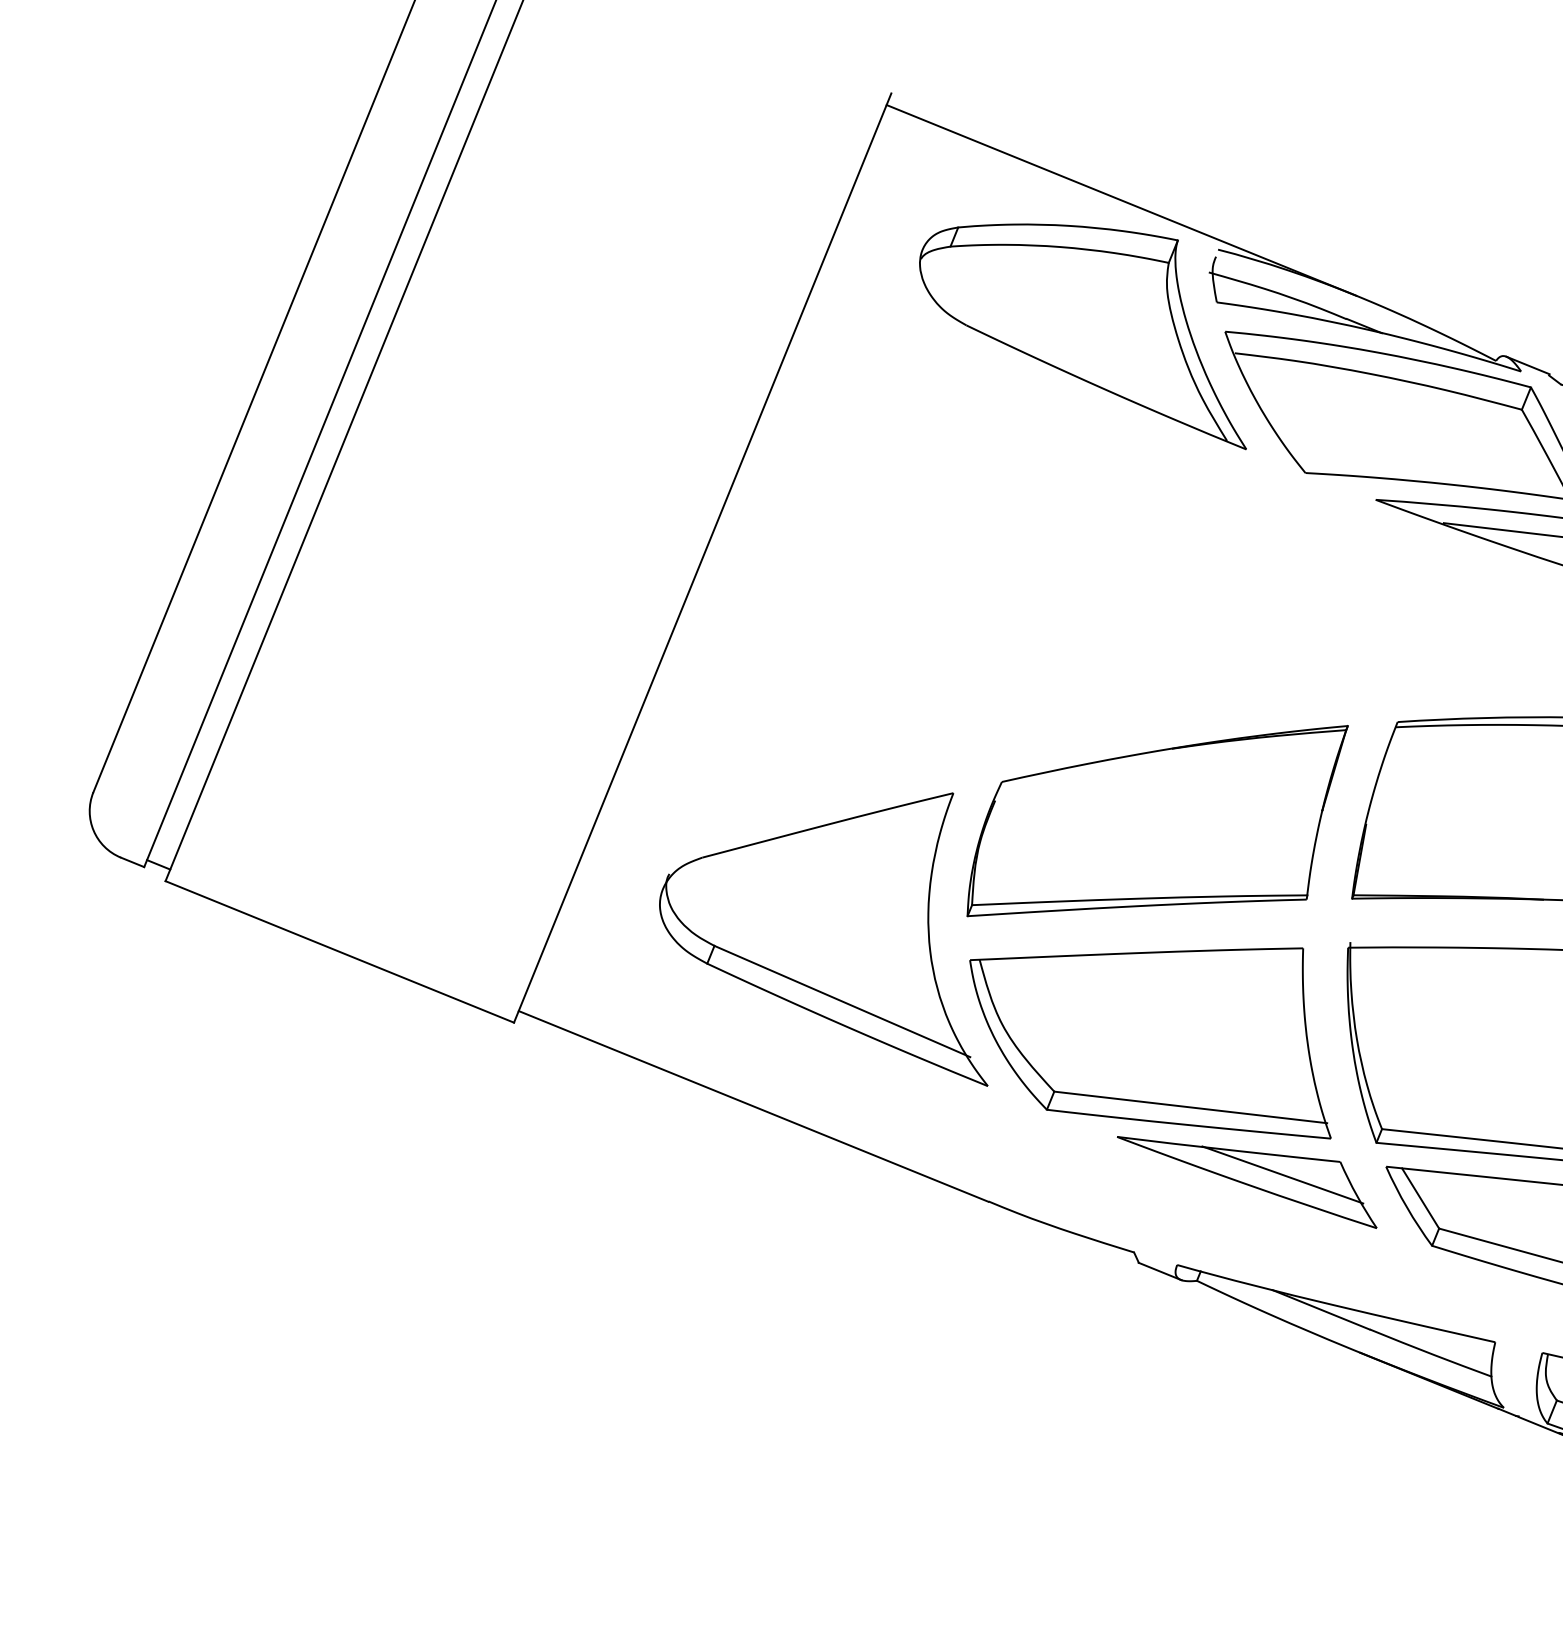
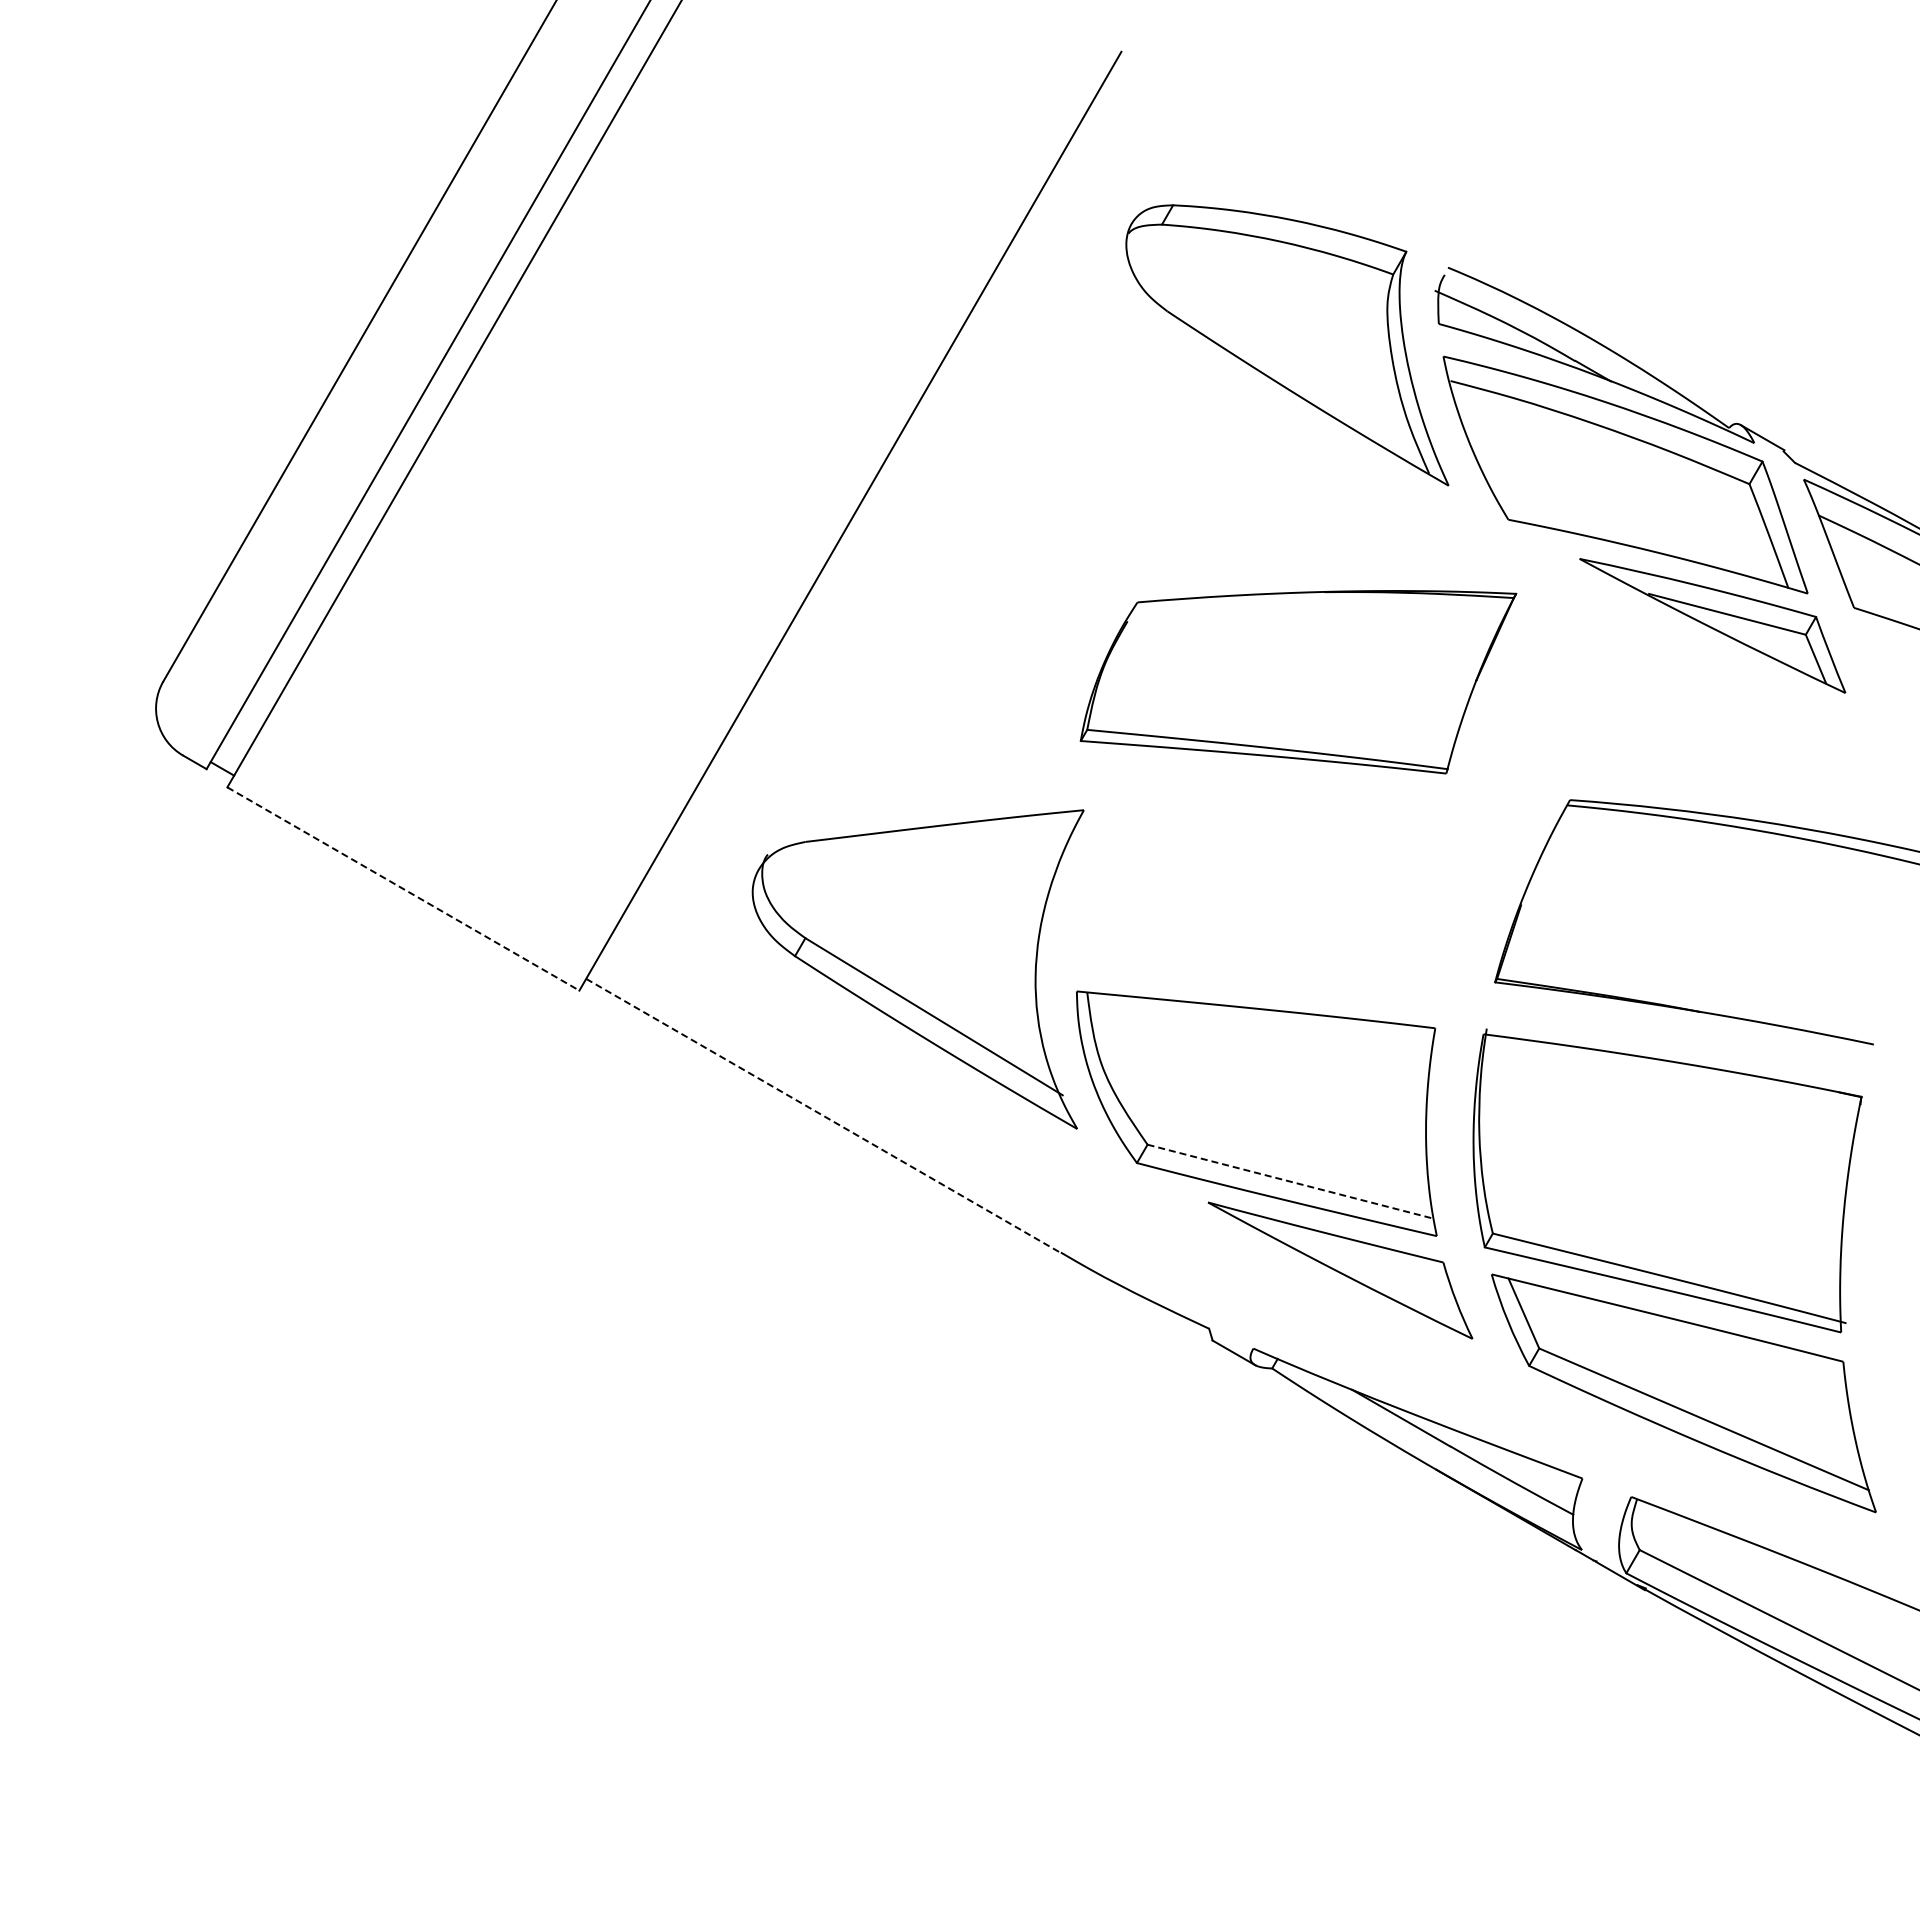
line: (1121, 200) -> (1351, 200), removed
part: (1159, 834) -> (1298, 682), moved
line: (339, 952) -> (403, 889), solid -> dashed
line: (753, 1106) -> (823, 1115), solid -> dashed
line: (1190, 1107) -> (1291, 1182), solid -> dashed
line: (1282, 1174) -> (1379, 1267), removed

